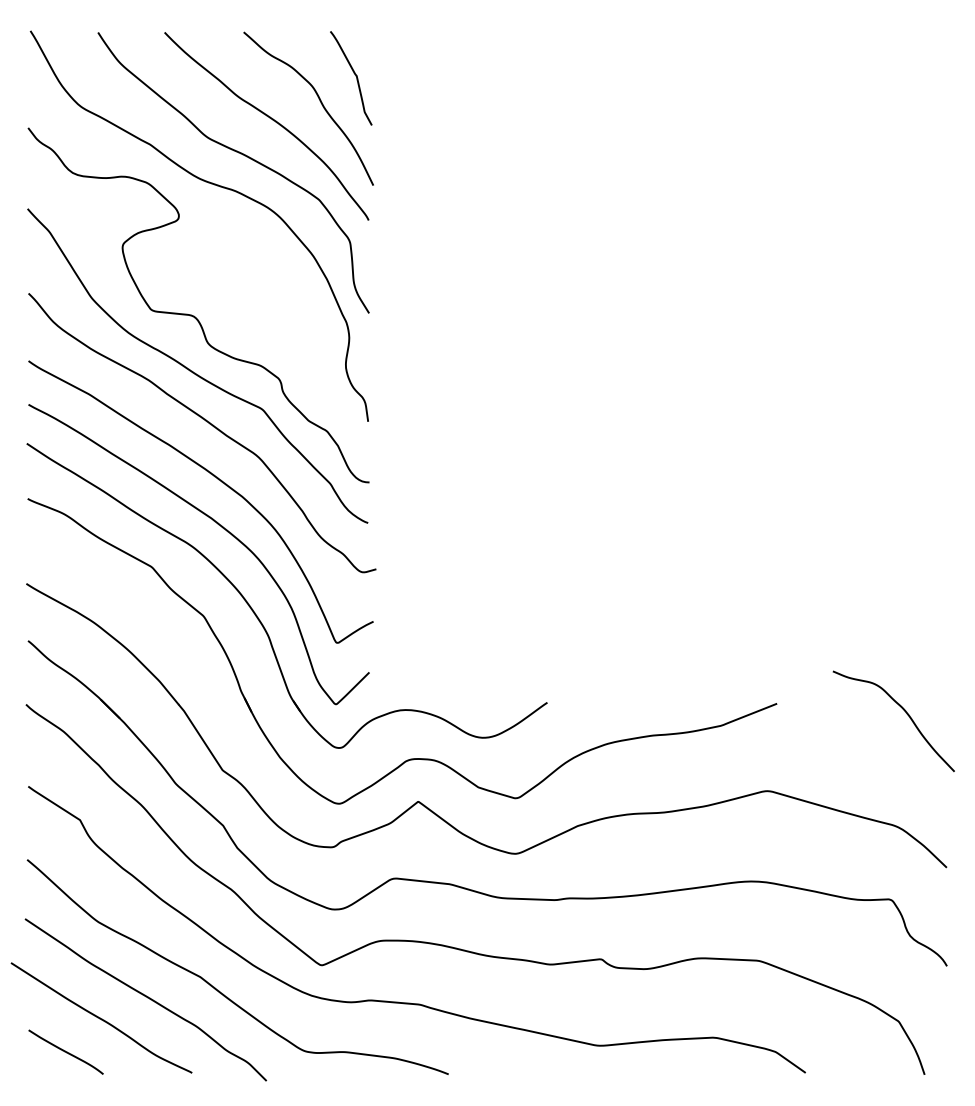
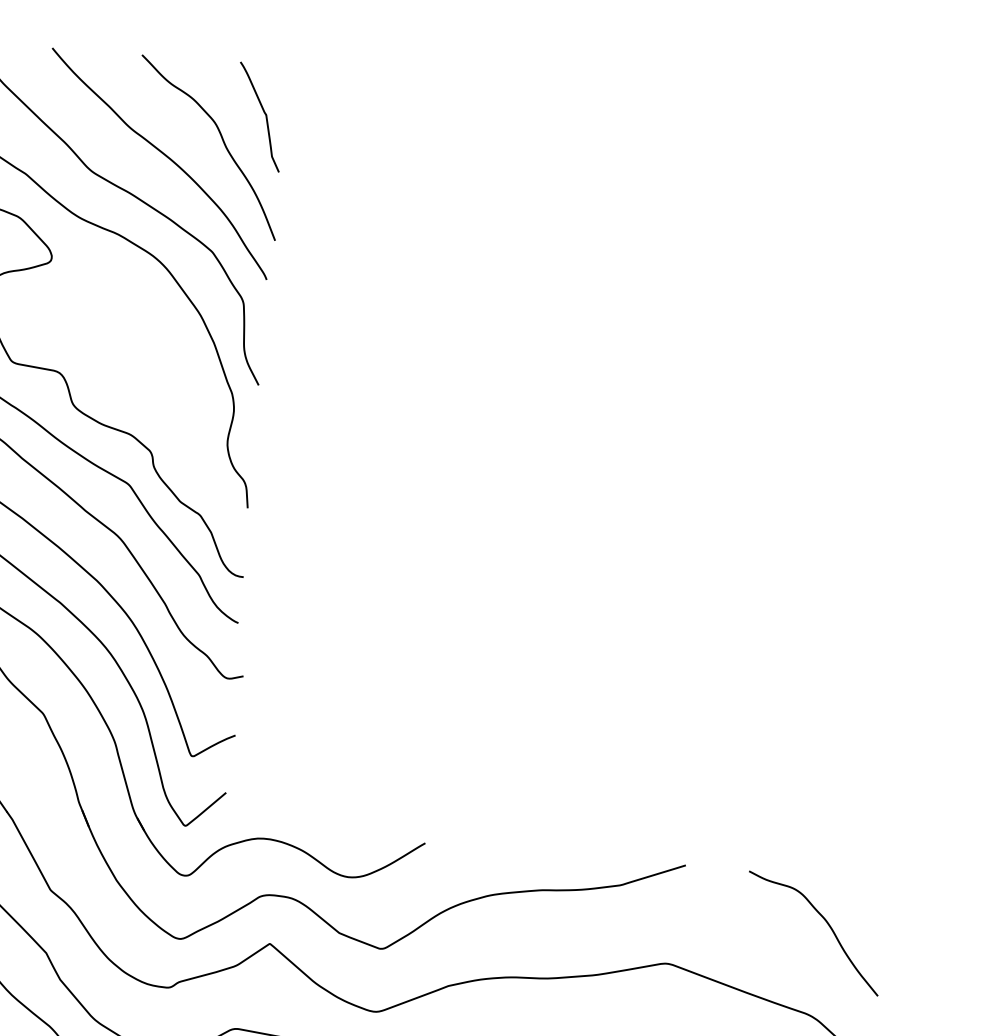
curve: (906, 714) -> (828, 926), moved

